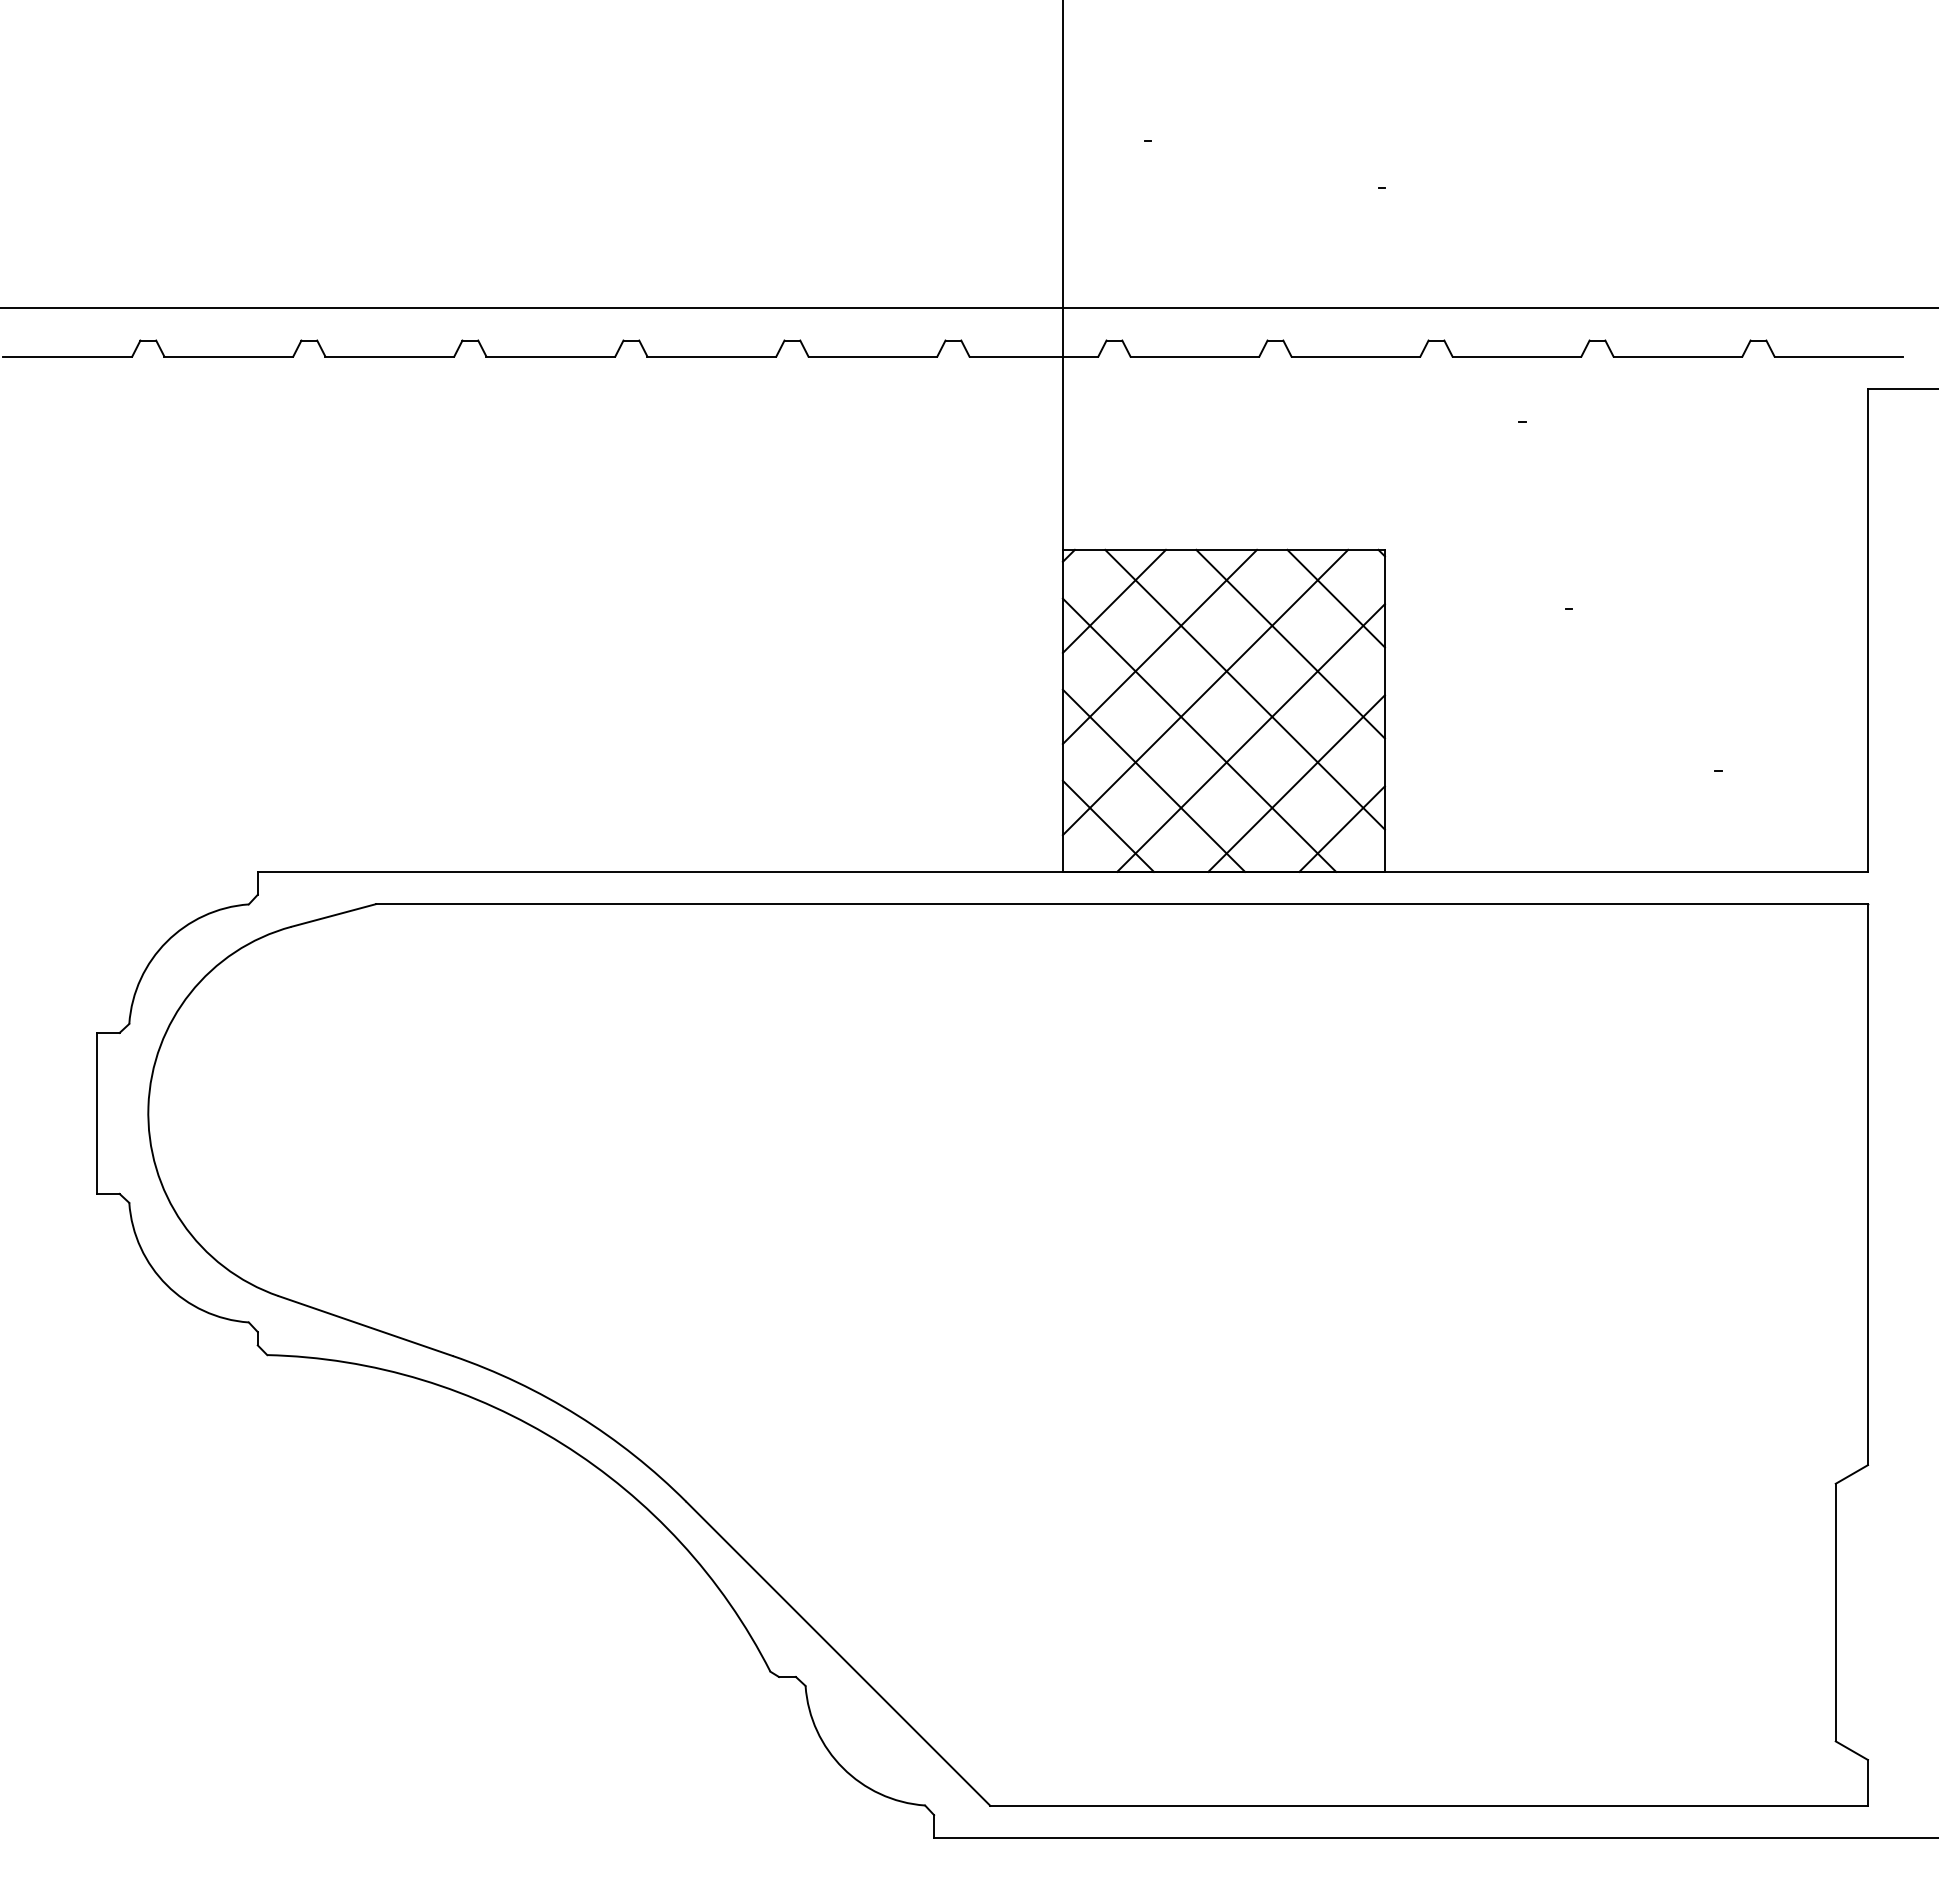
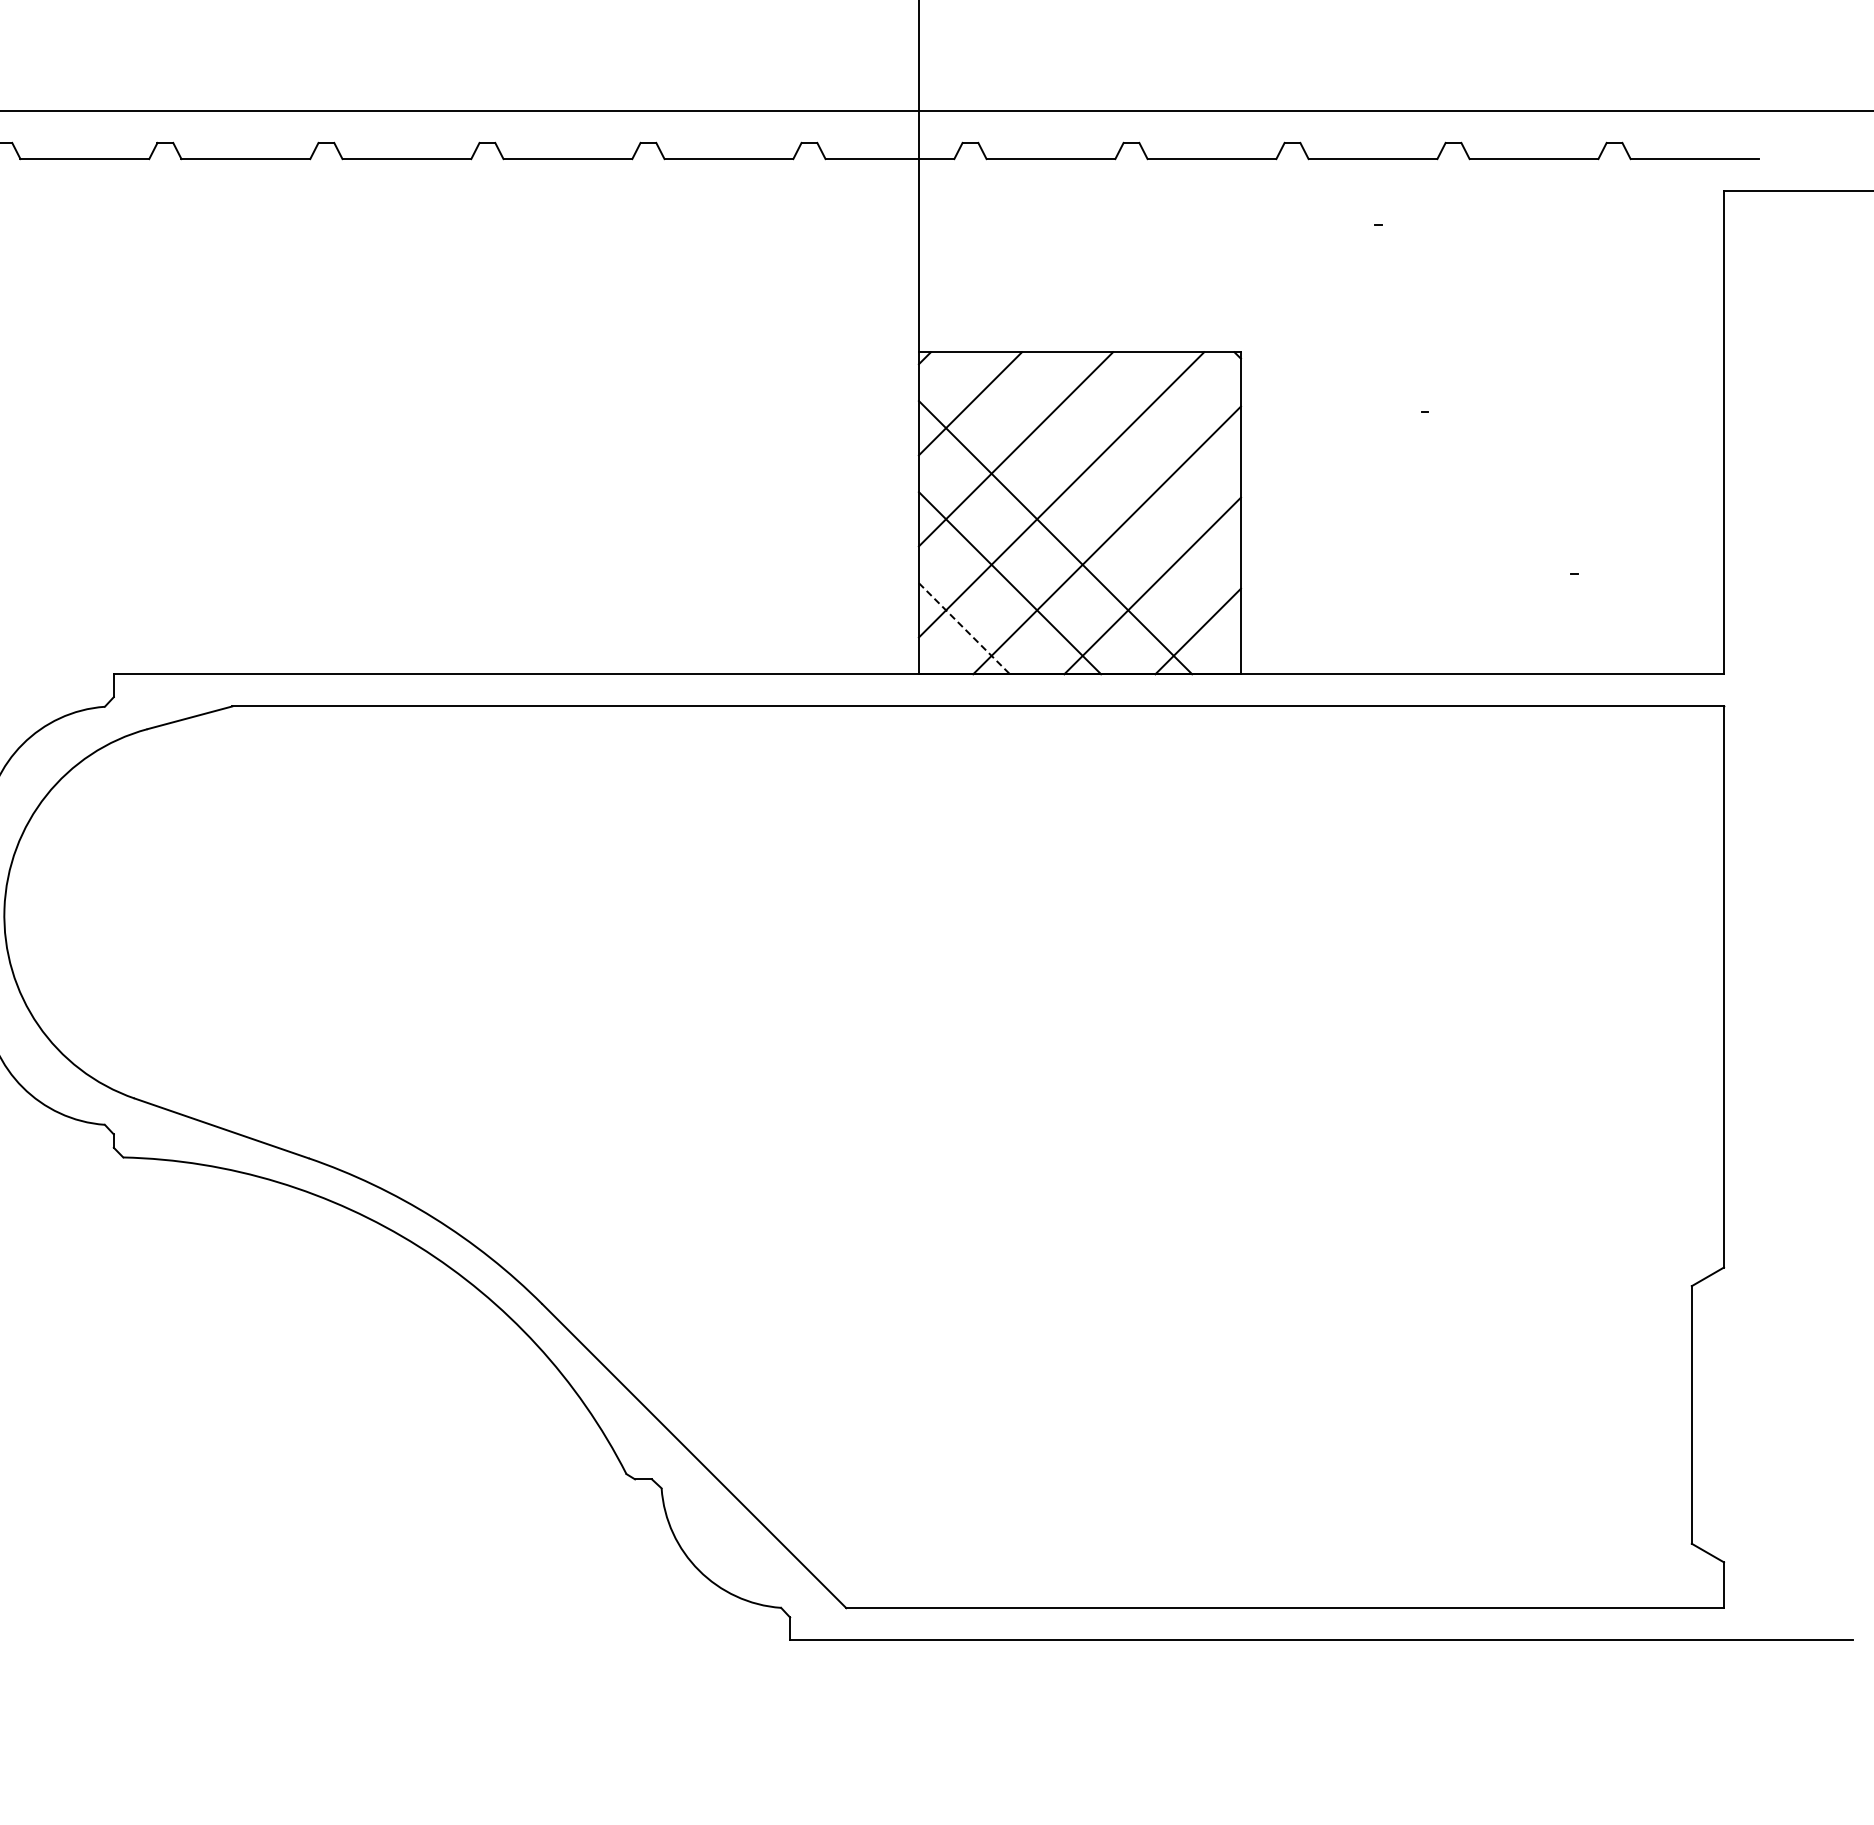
line: (1335, 598) -> (1191, 400), removed
line: (1290, 643) -> (1146, 445), removed
line: (1244, 689) -> (1100, 491), removed
line: (1108, 826) -> (964, 628), solid -> dashed

